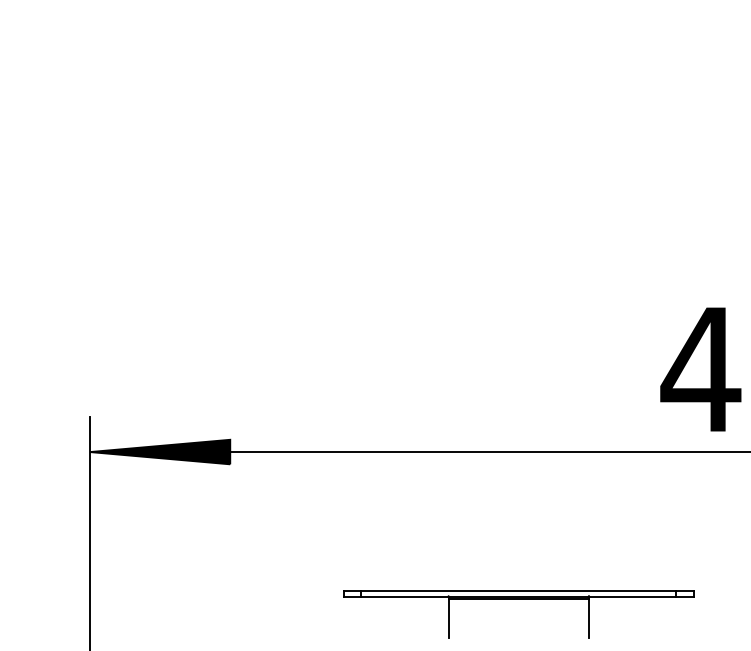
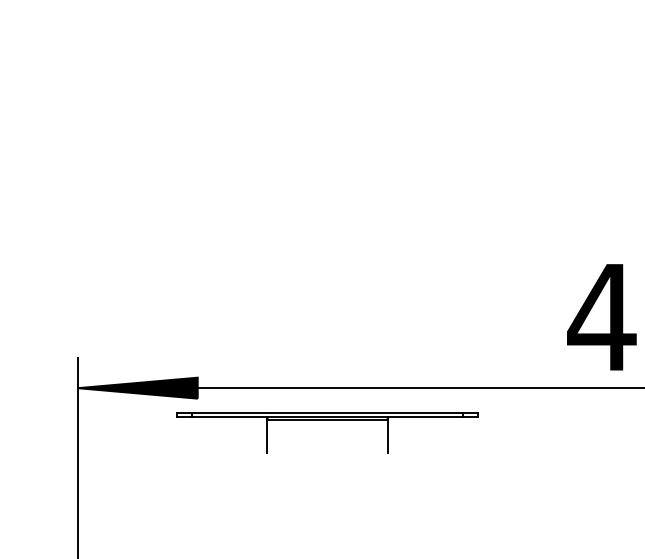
part: (518, 600) -> (327, 420), moved

